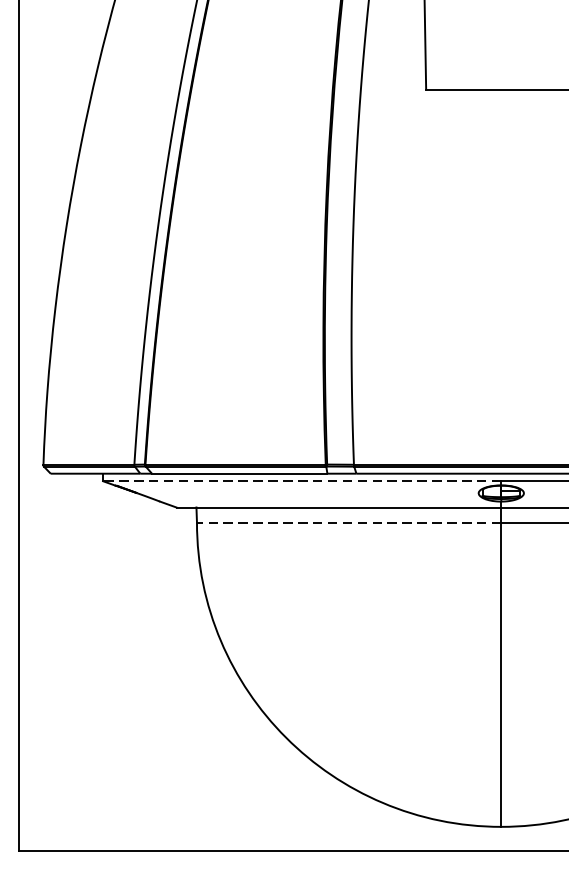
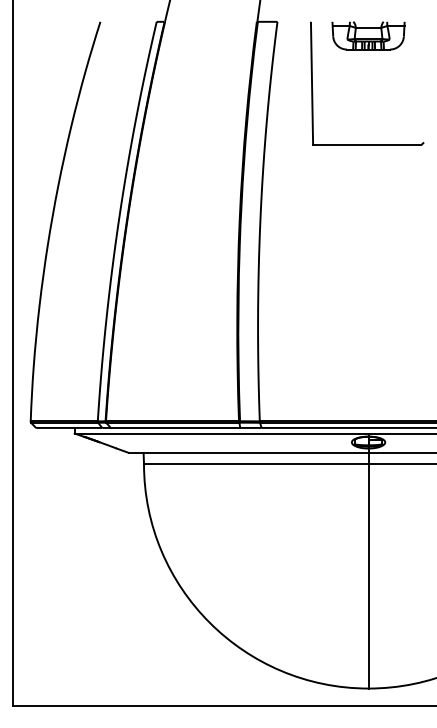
line: (302, 481) -> (221, 433), dashed -> solid
line: (348, 523) -> (255, 464), dashed -> solid

